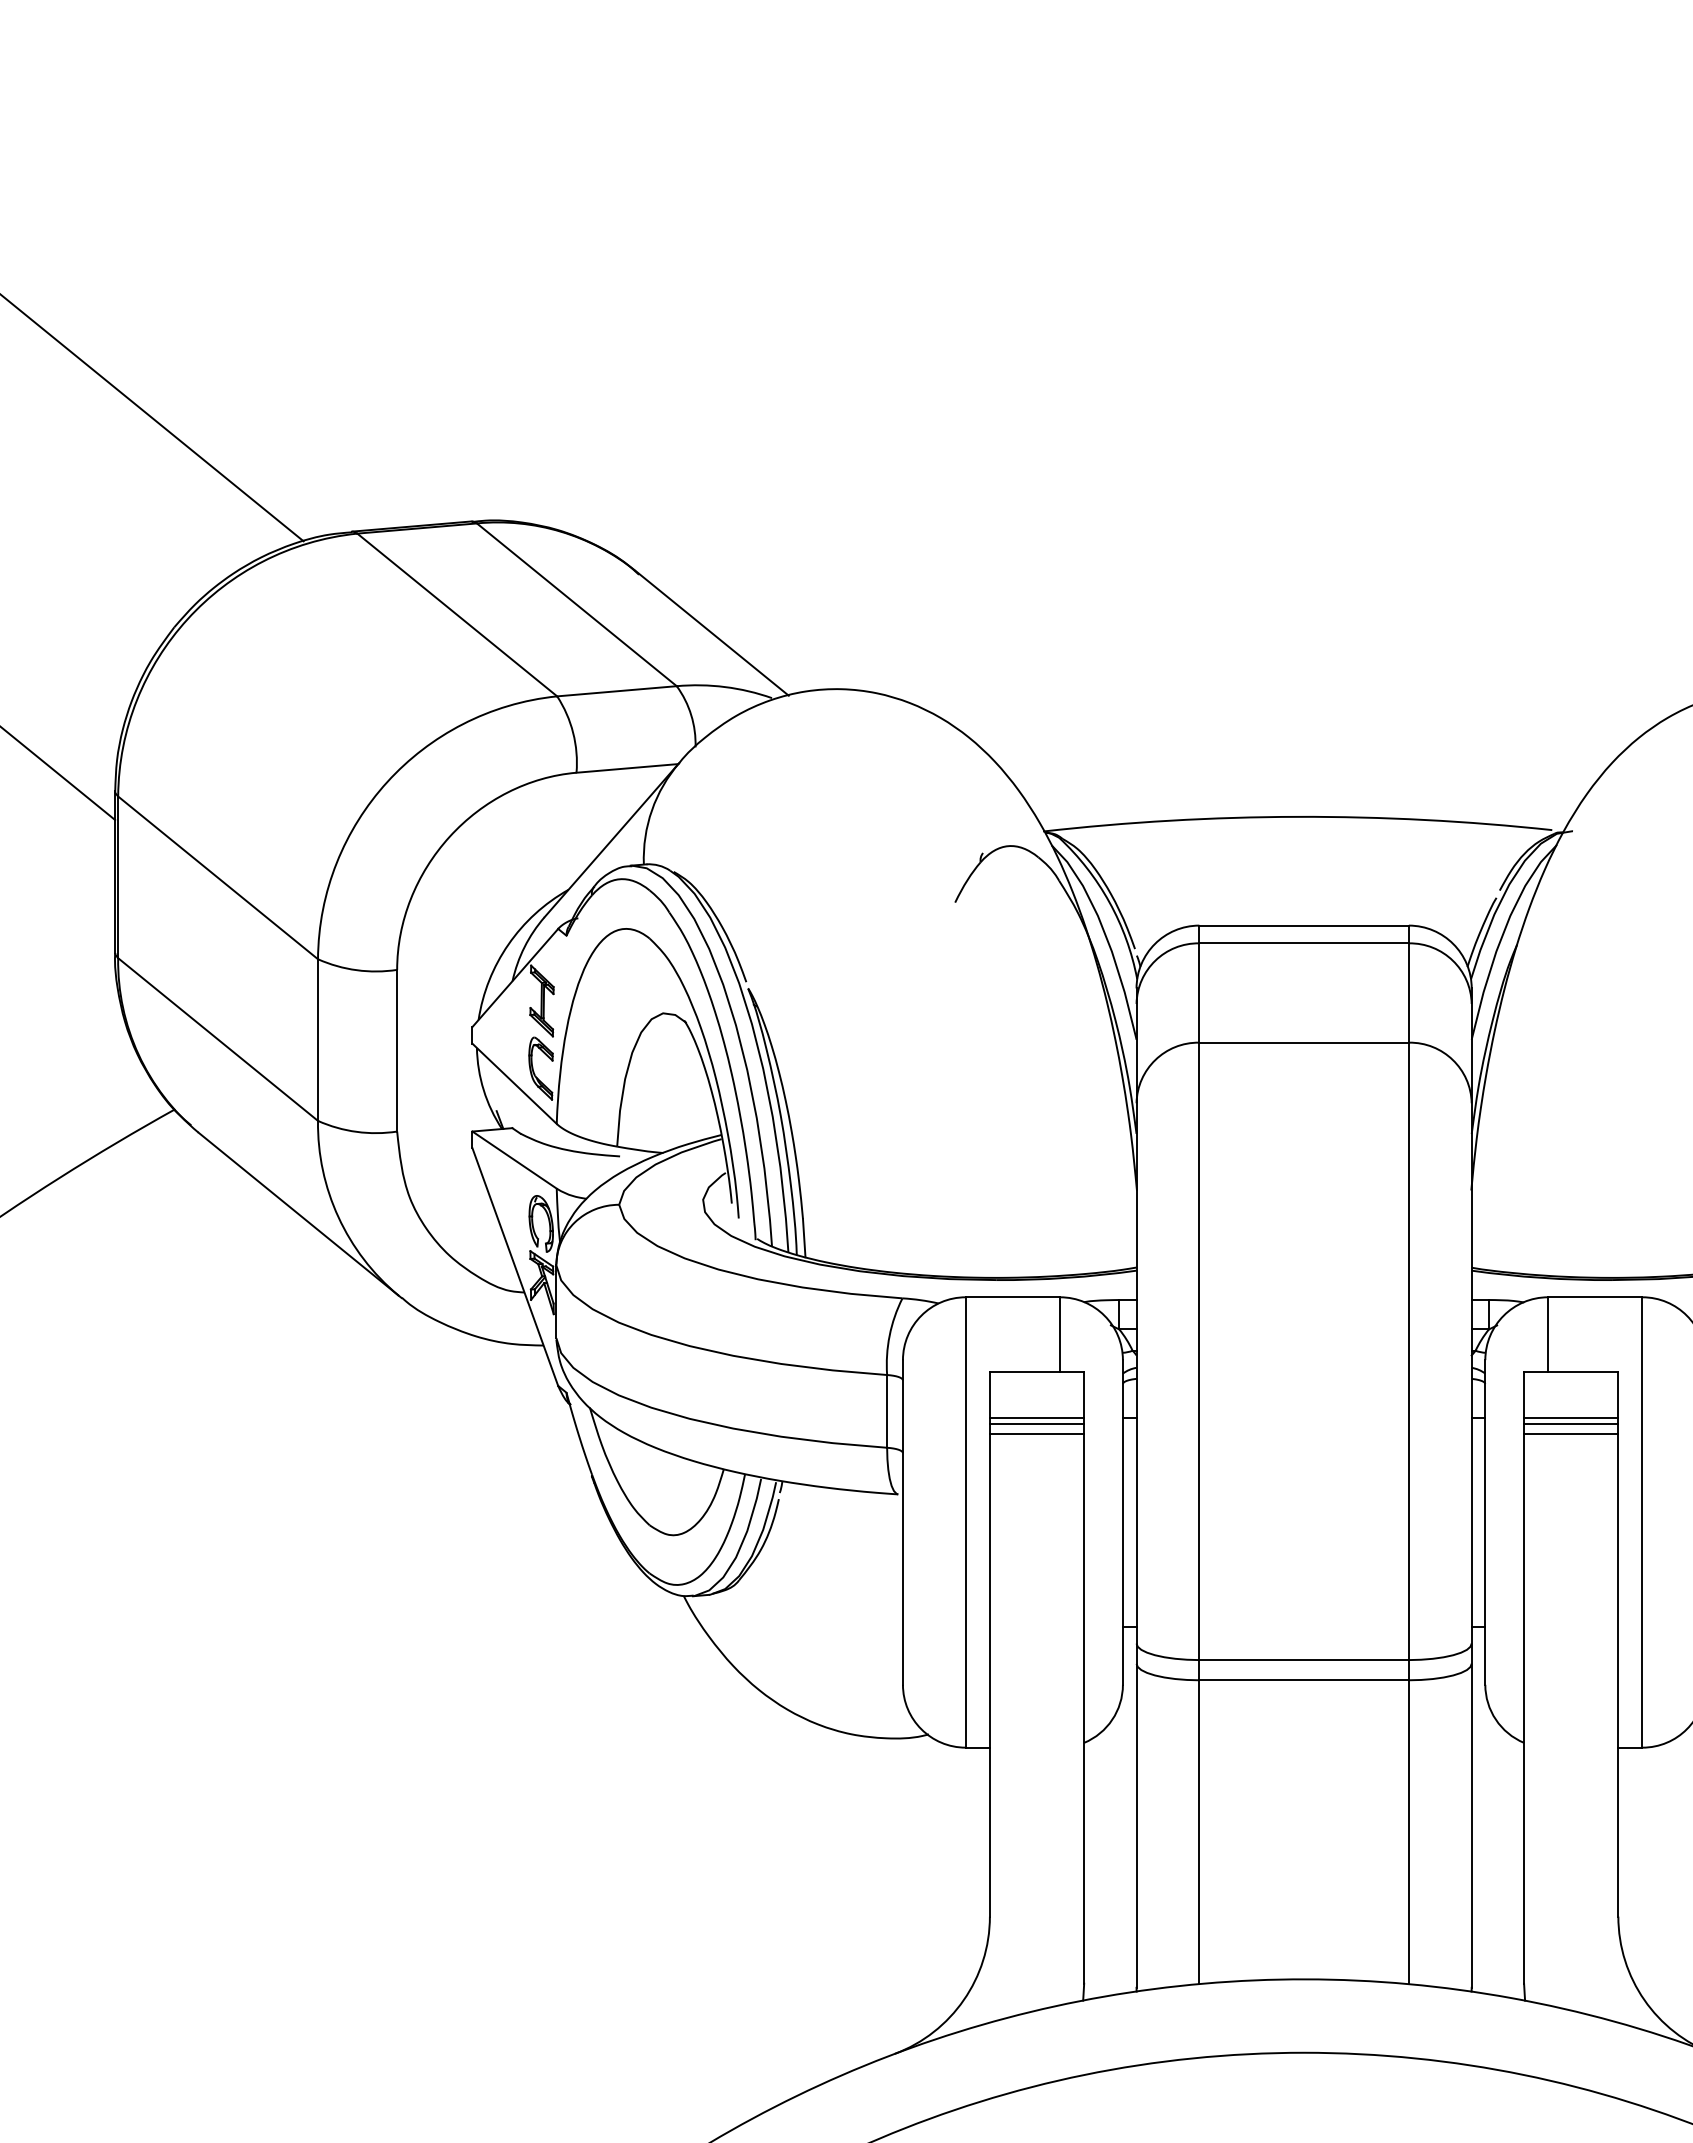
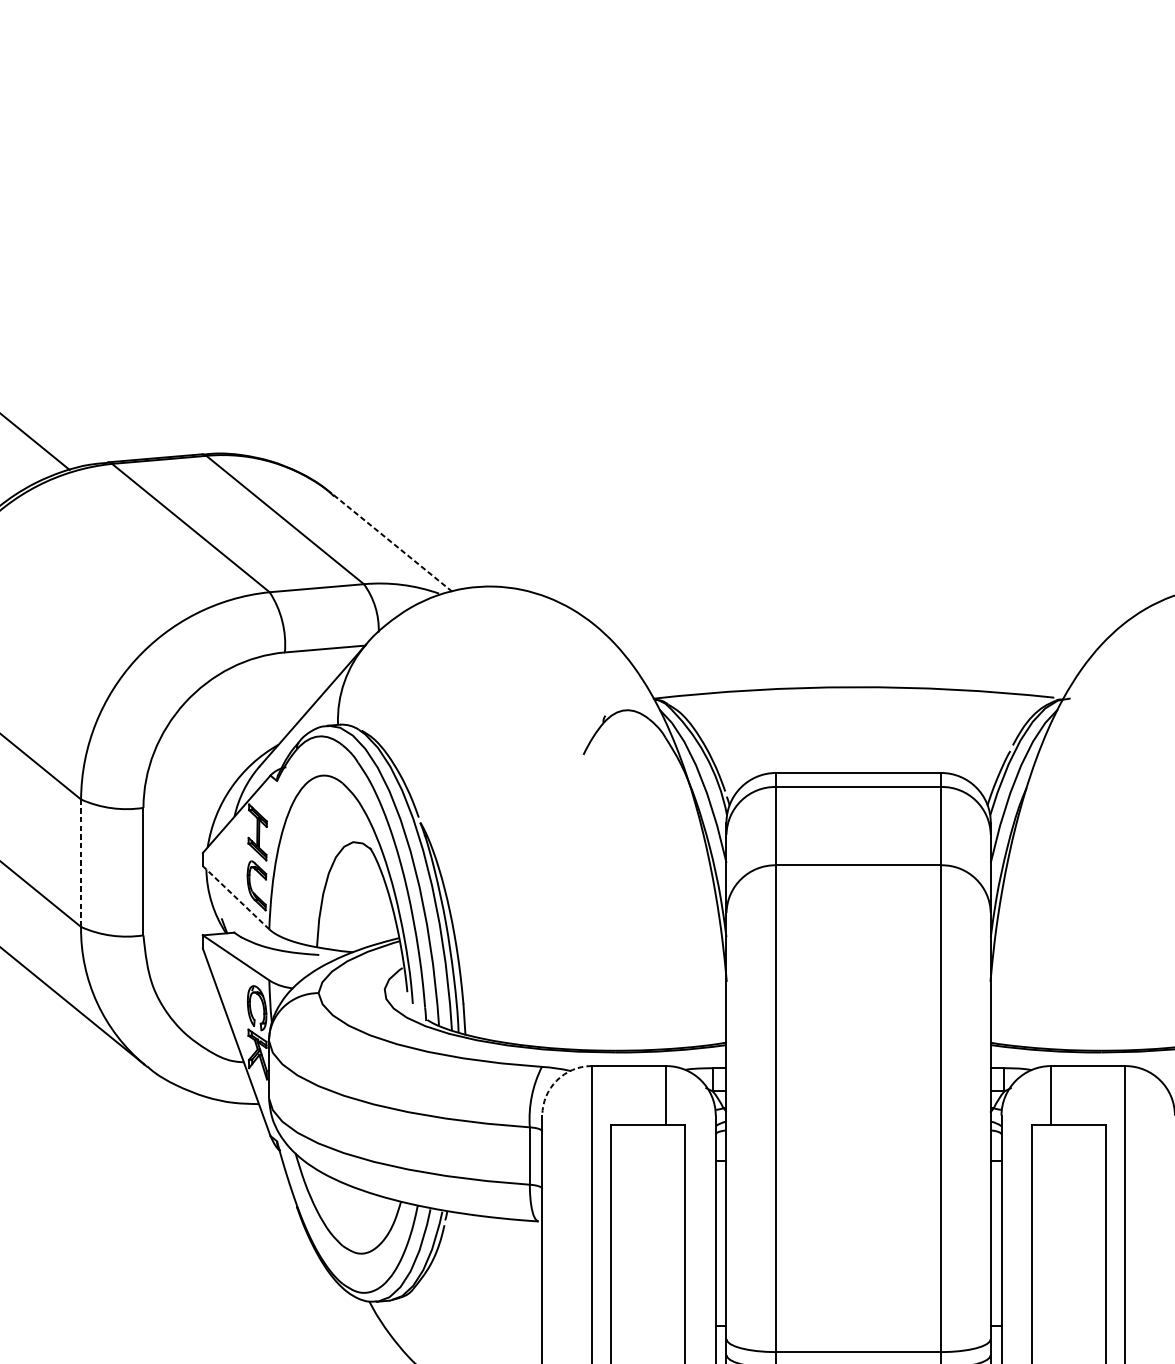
line: (712, 633) -> (392, 542), solid -> dashed
line: (318, 1040) -> (81, 863), solid -> dashed
line: (514, 1083) -> (236, 897), solid -> dashed
arc: (921, 1315) -> (556, 1080), solid -> dashed
line: (1036, 1418) -> (647, 1161), removed
line: (1571, 1418) -> (1069, 1161), removed
line: (1036, 1424) -> (647, 1166), removed
line: (1571, 1424) -> (1069, 1166), removed
line: (1036, 1434) -> (647, 1174), removed
line: (1571, 1434) -> (1069, 1174), removed

